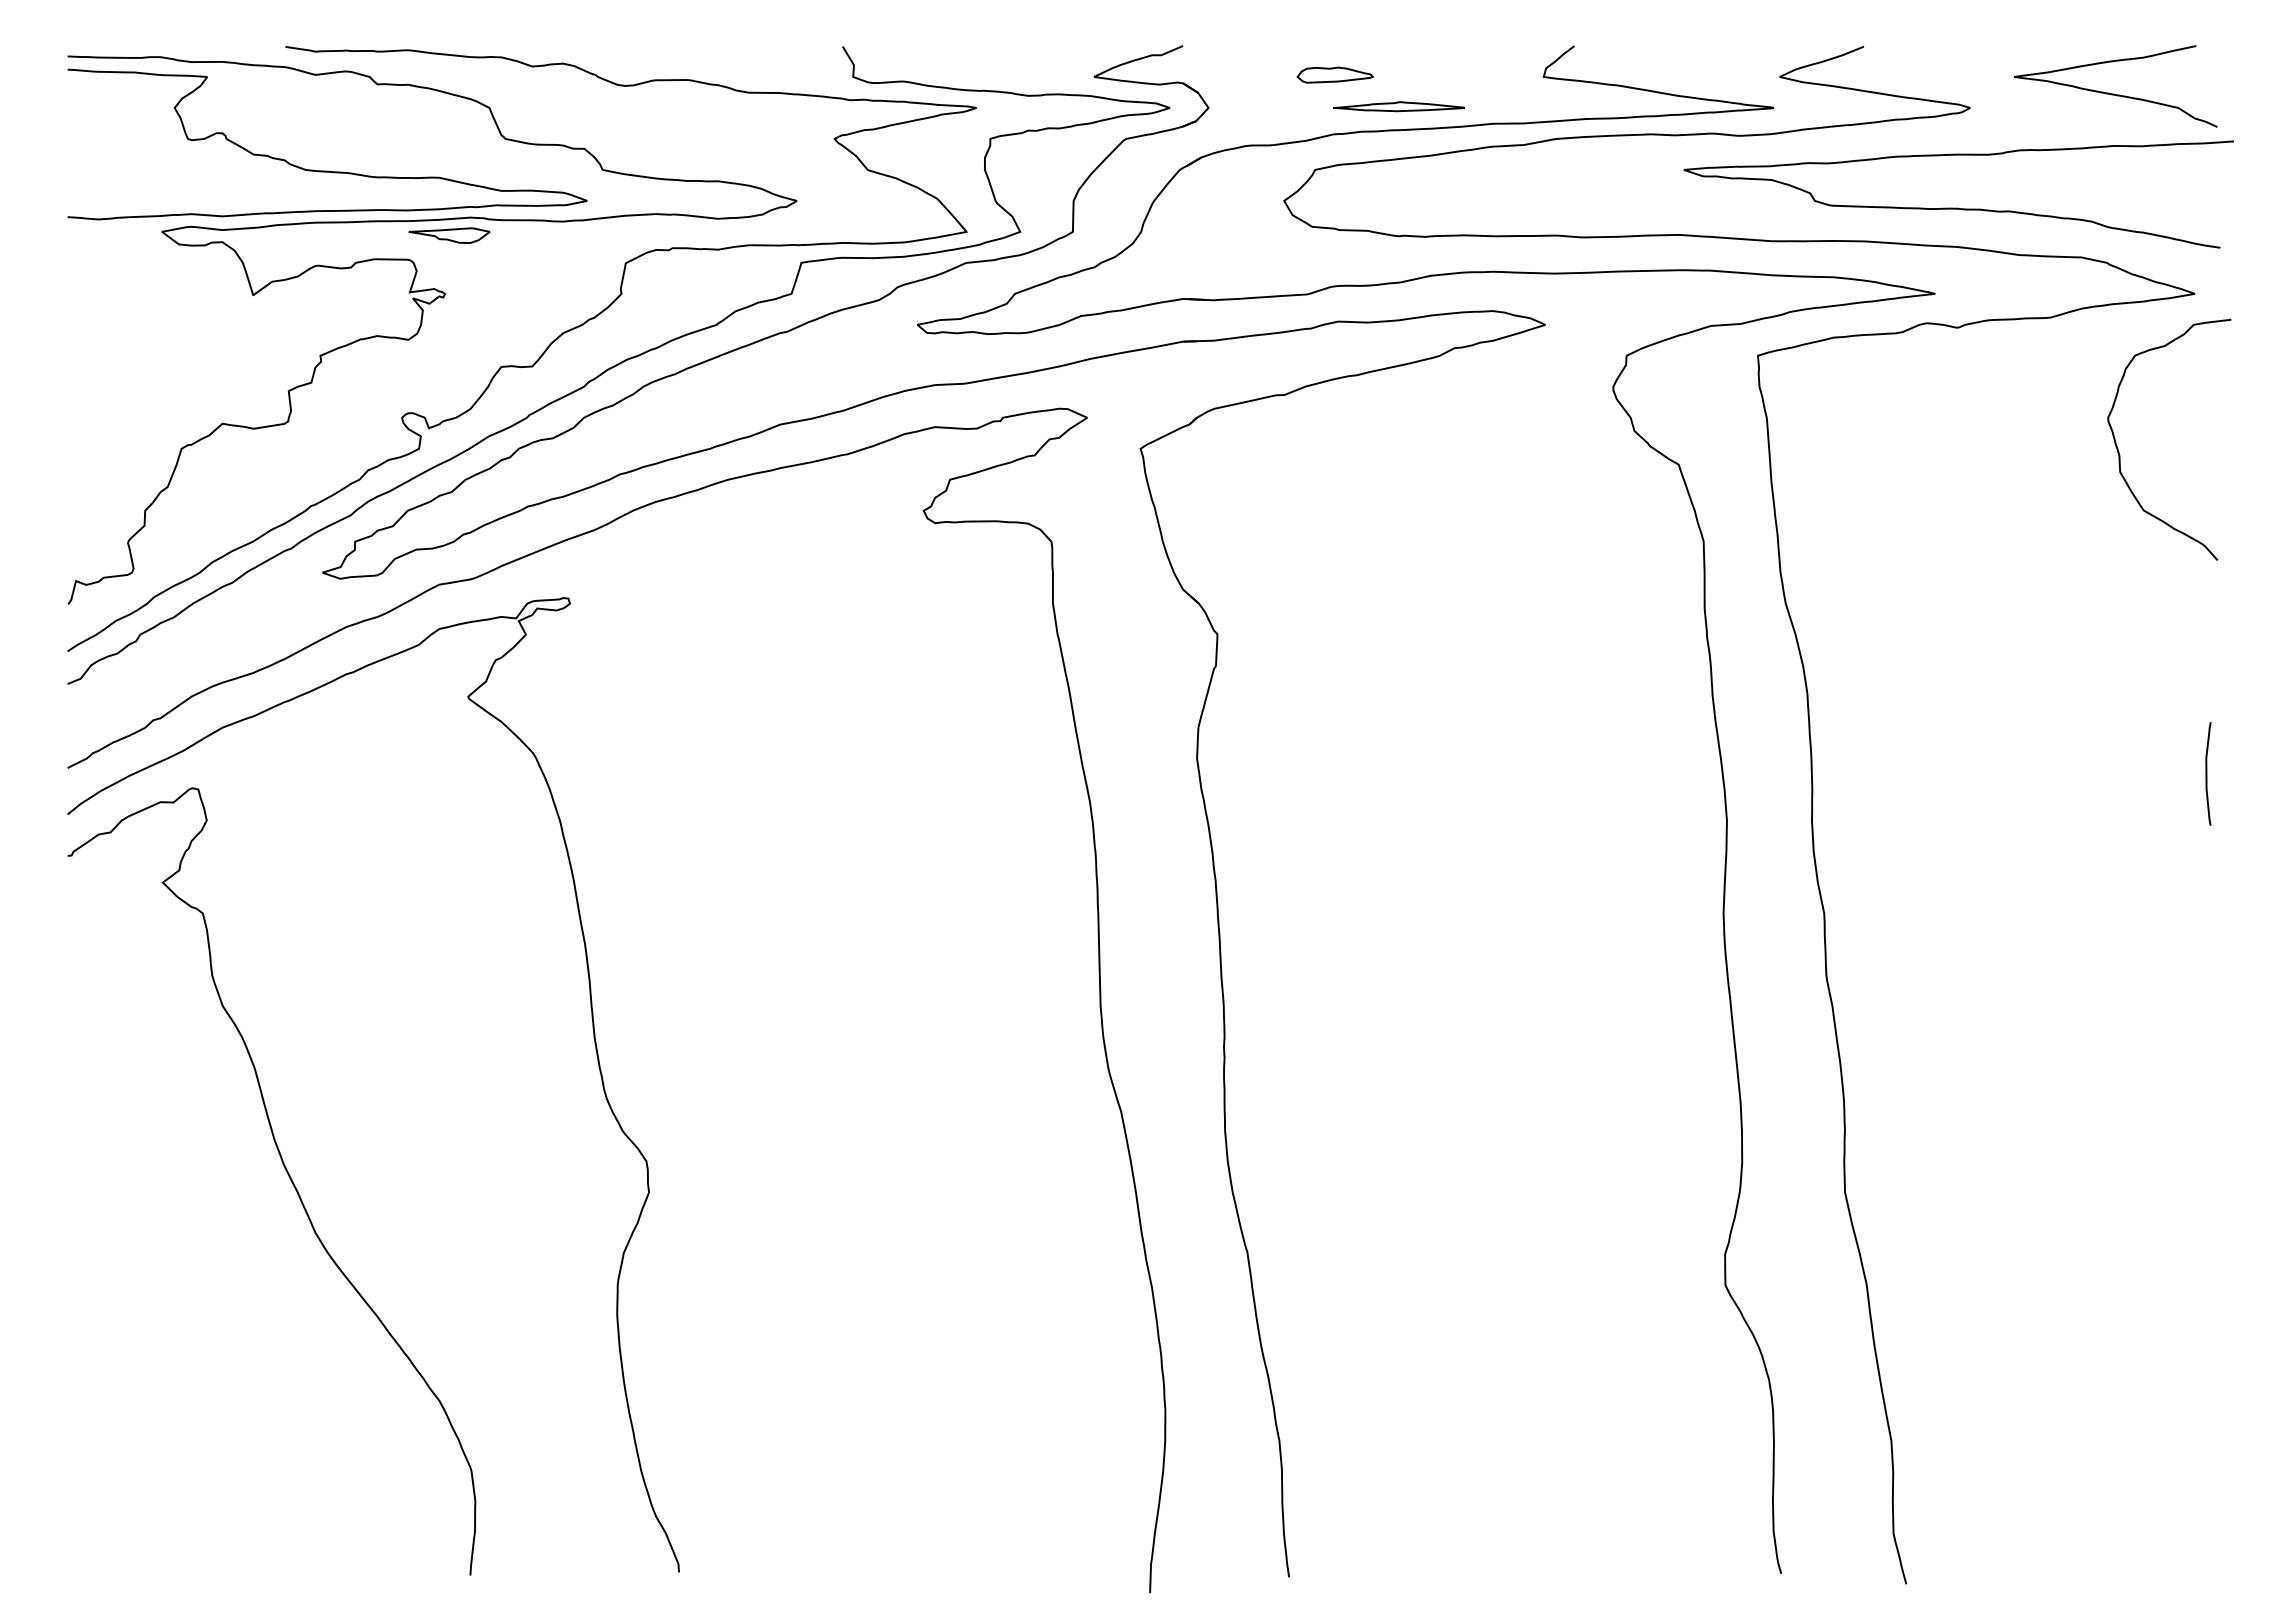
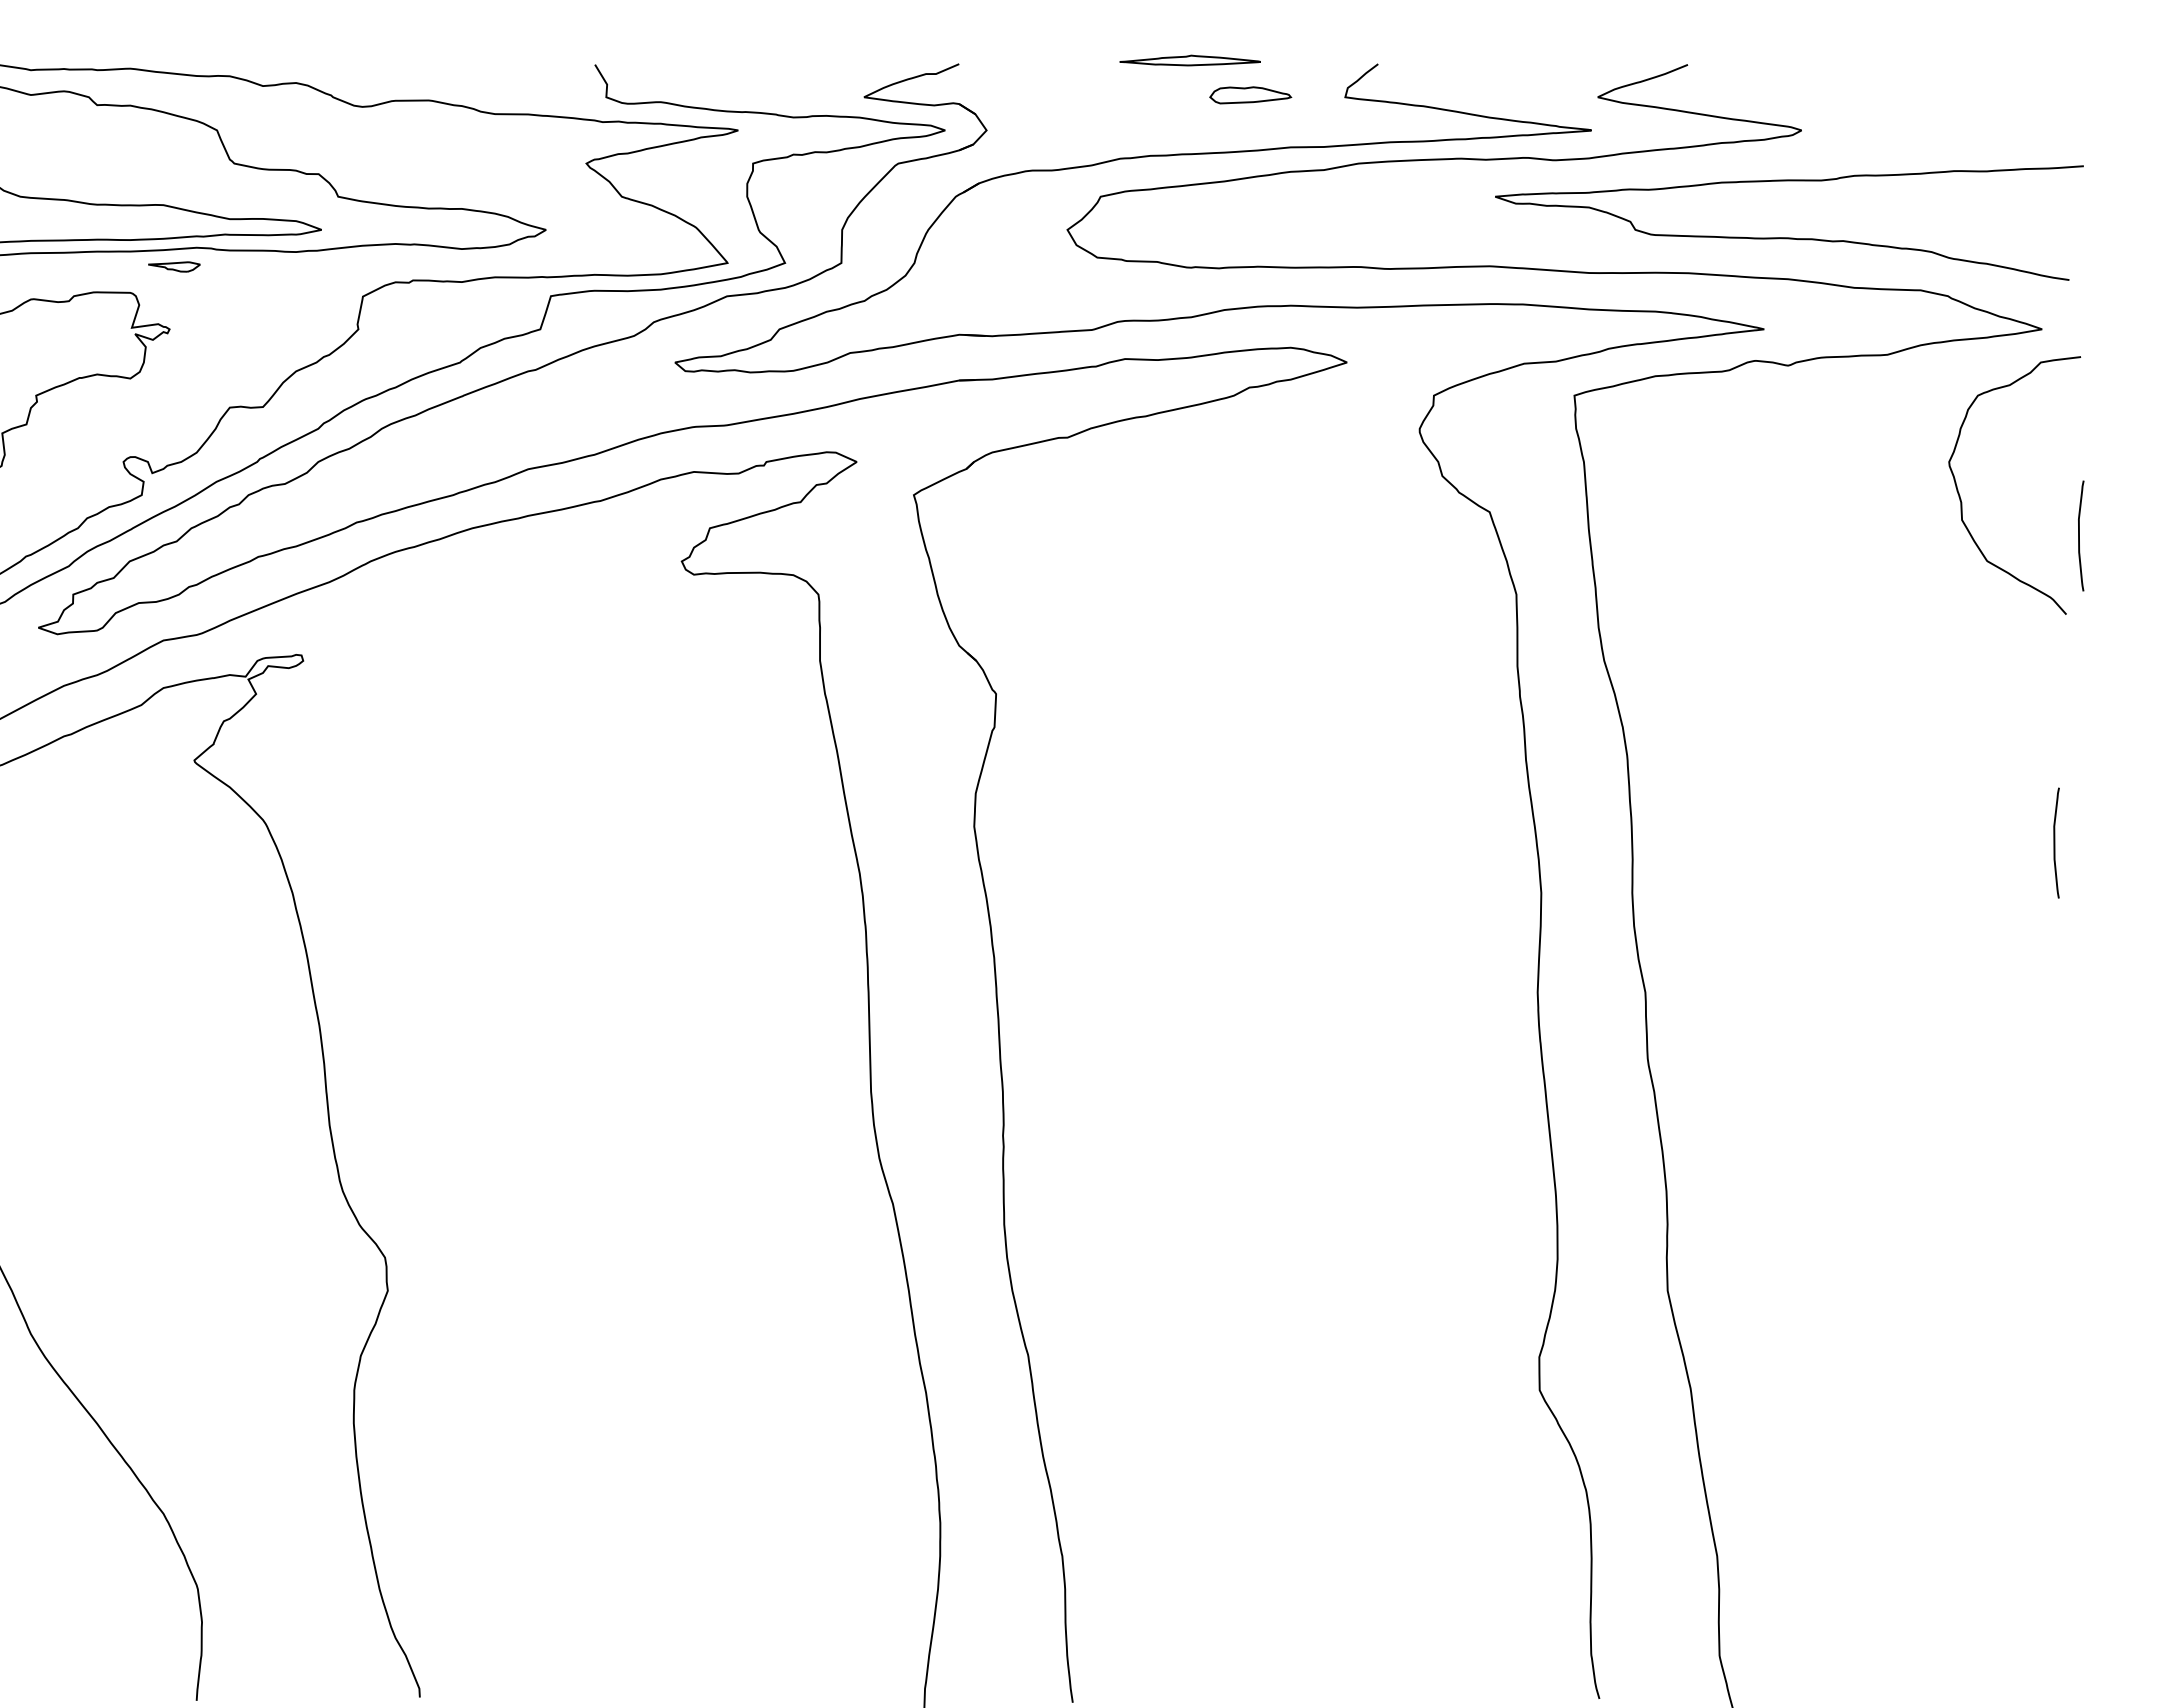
part: (1335, 74) -> (1250, 94), moved
curve: (2114, 93) -> (1956, 114), removed
part: (1398, 106) -> (1189, 60), moved
part: (449, 235) -> (174, 266), size x0.6
curve: (2230, 486) -> (2080, 535), added

